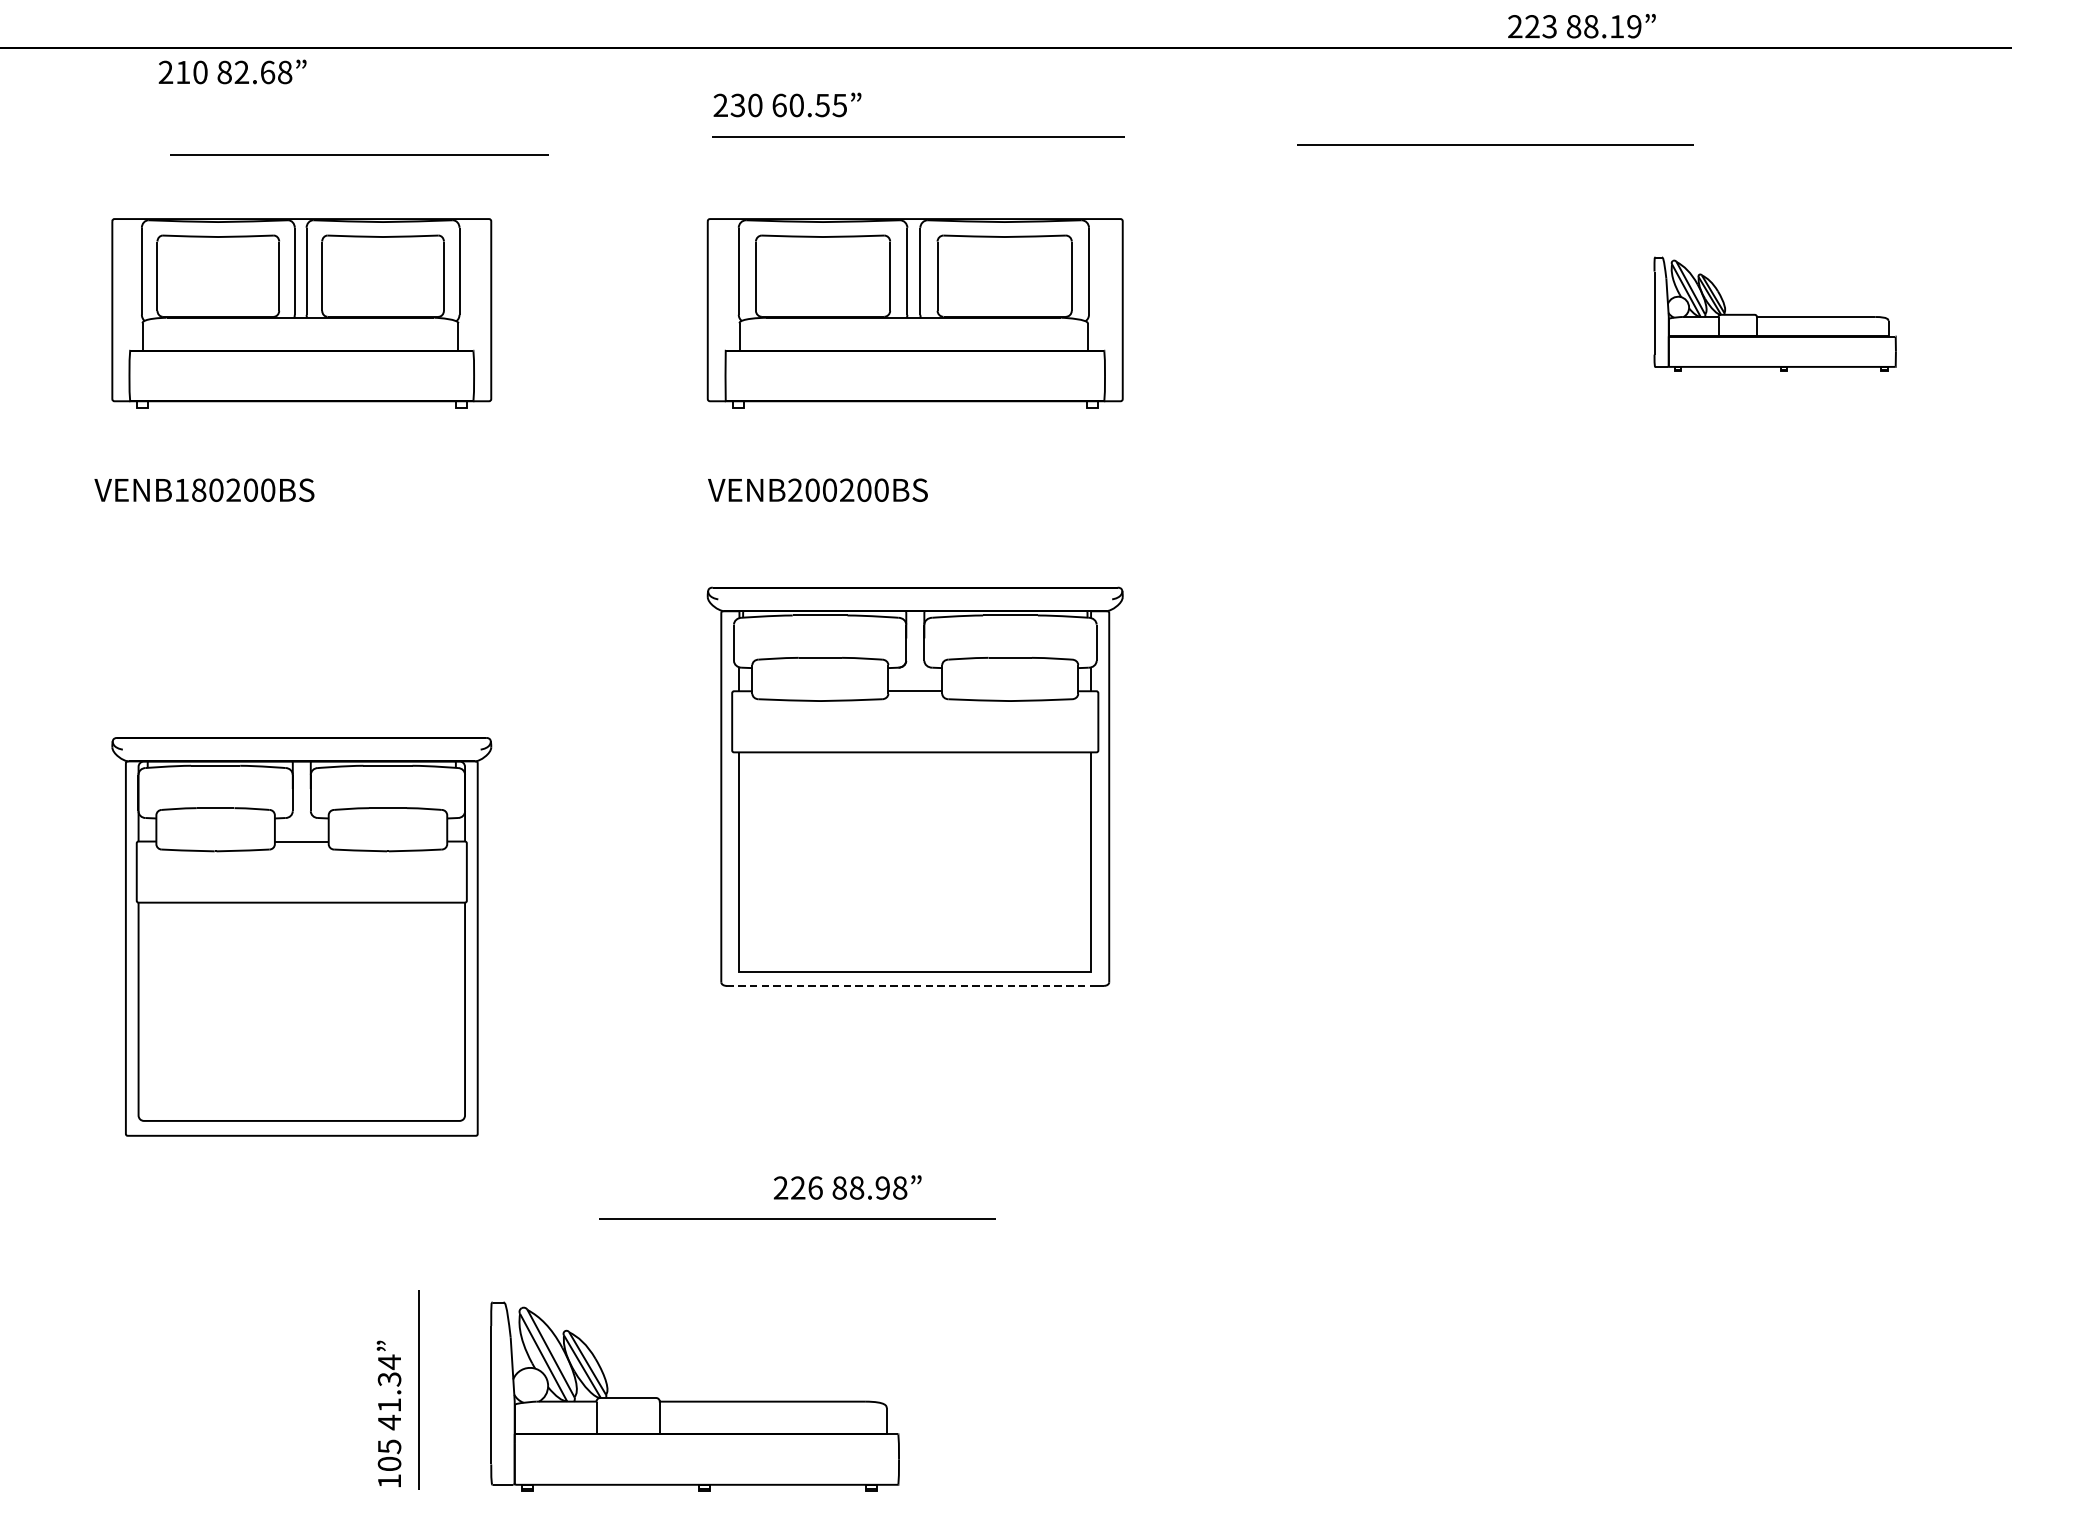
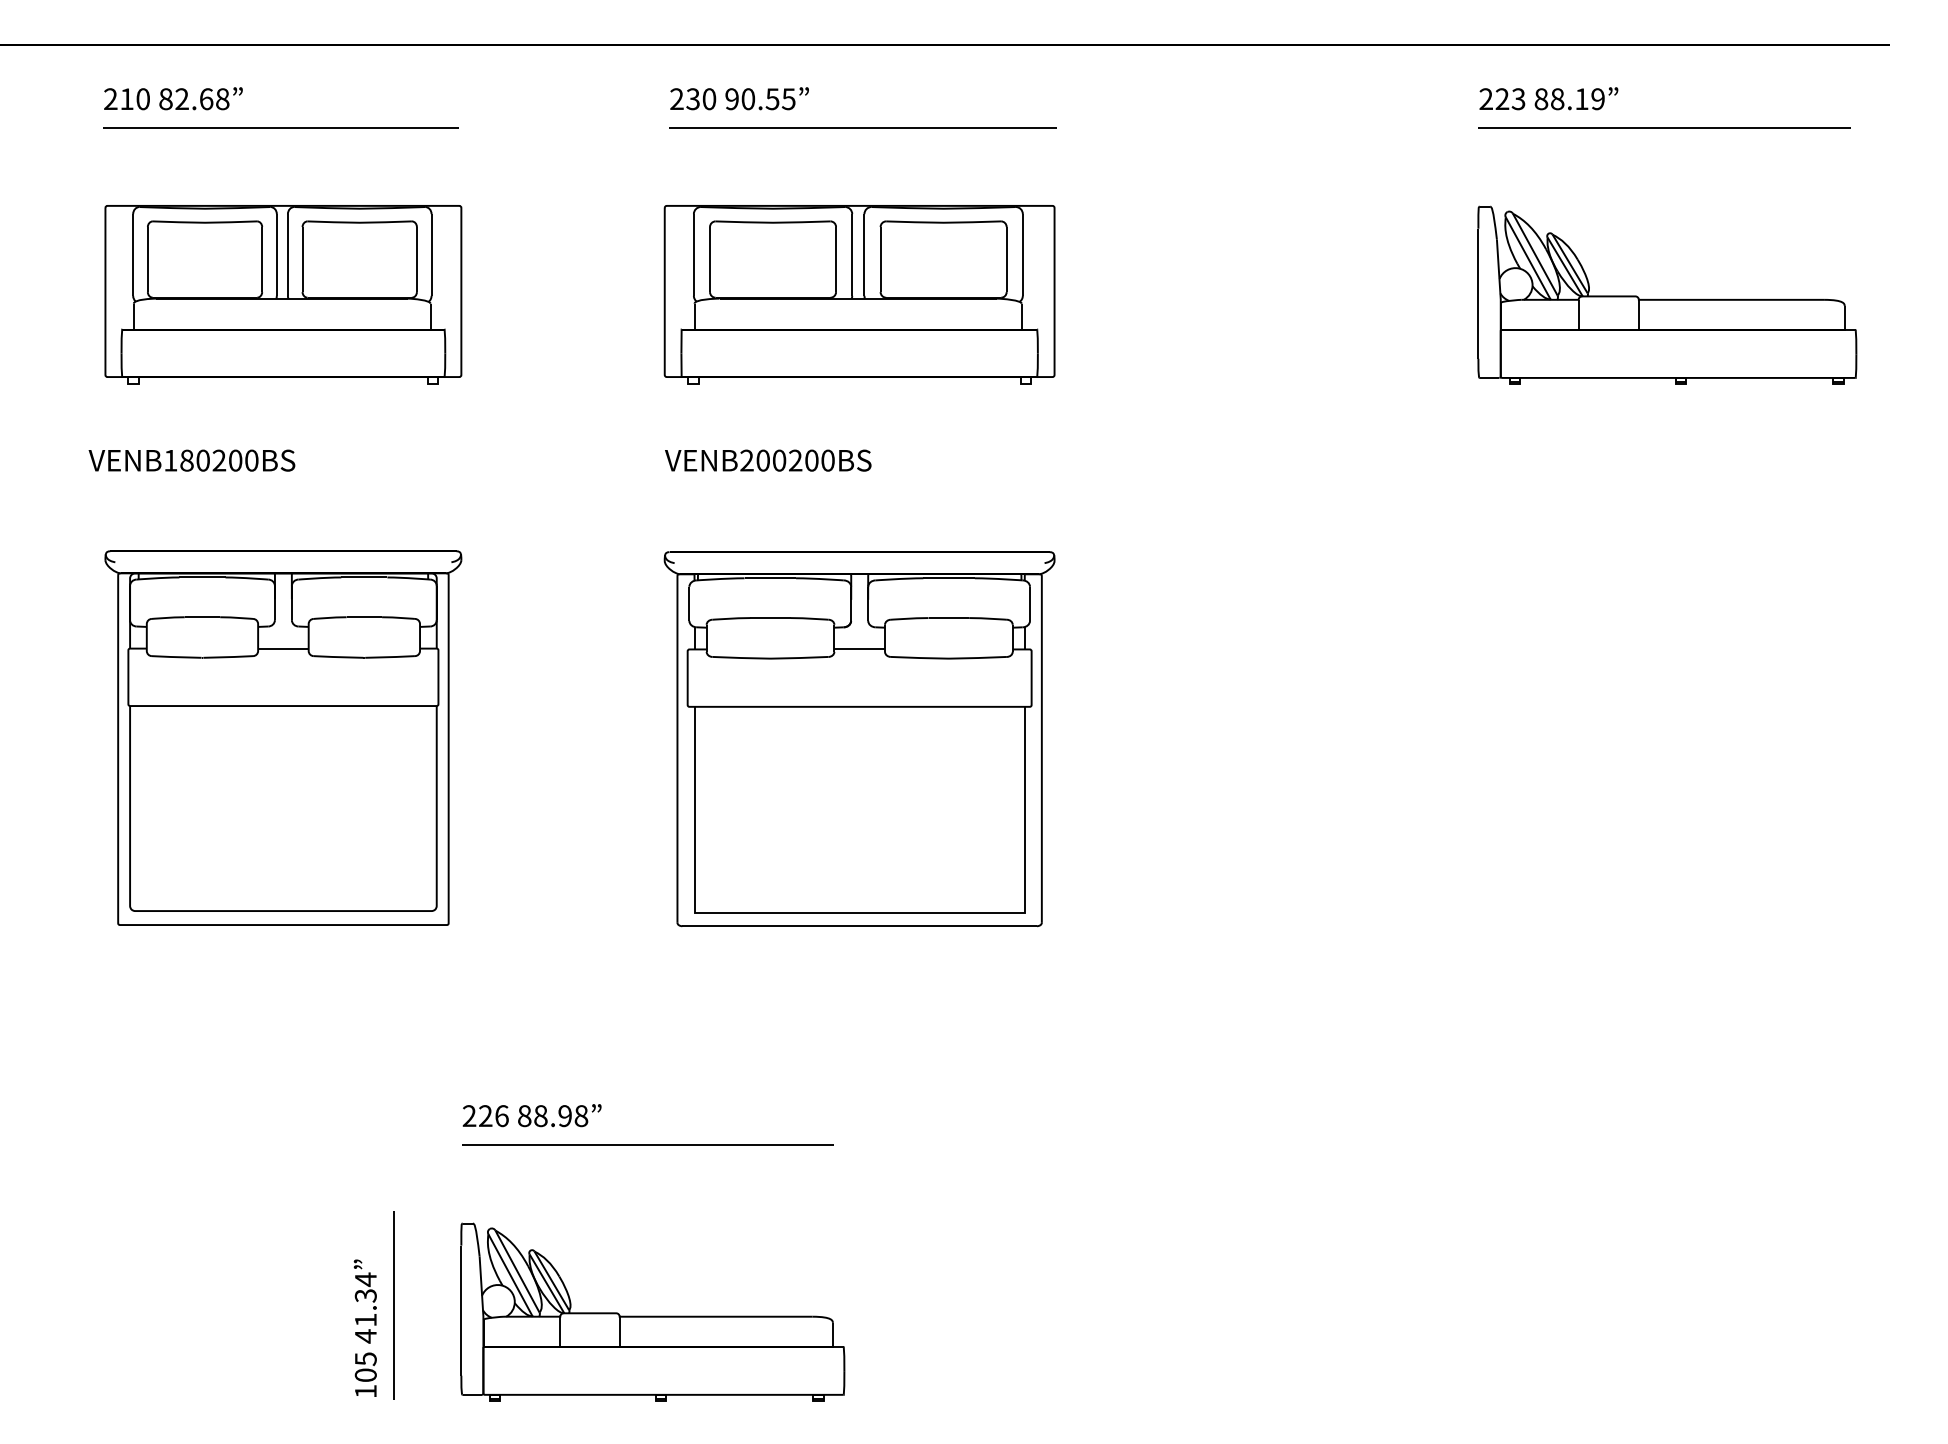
text: (1581, 25) -> (1548, 98), moved
text: (232, 71) -> (173, 98), moved
text: (778, 105) -> (731, 99), 60.55 -> 90.55
line: (1495, 144) -> (1664, 127), moved
line: (359, 153) -> (280, 127), moved
part: (1775, 313) -> (1667, 294), size x1.67
part: (301, 936) -> (283, 737), moved
line: (908, 986) -> (853, 926), dashed -> solid
text: (846, 1187) -> (531, 1115), moved
line: (796, 1218) -> (647, 1144), moved

